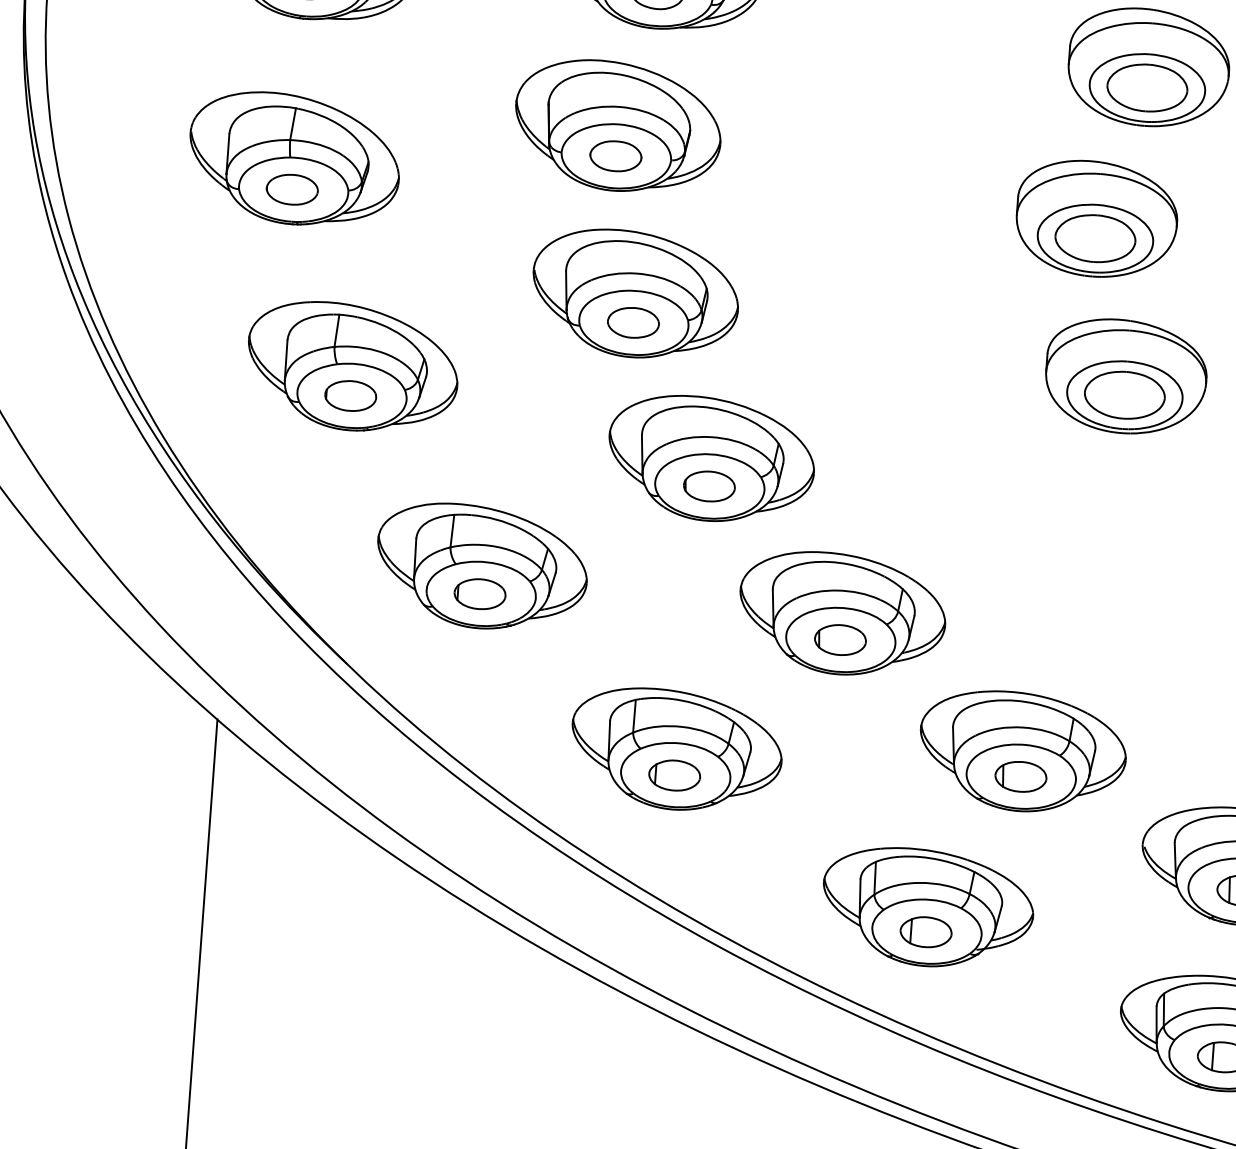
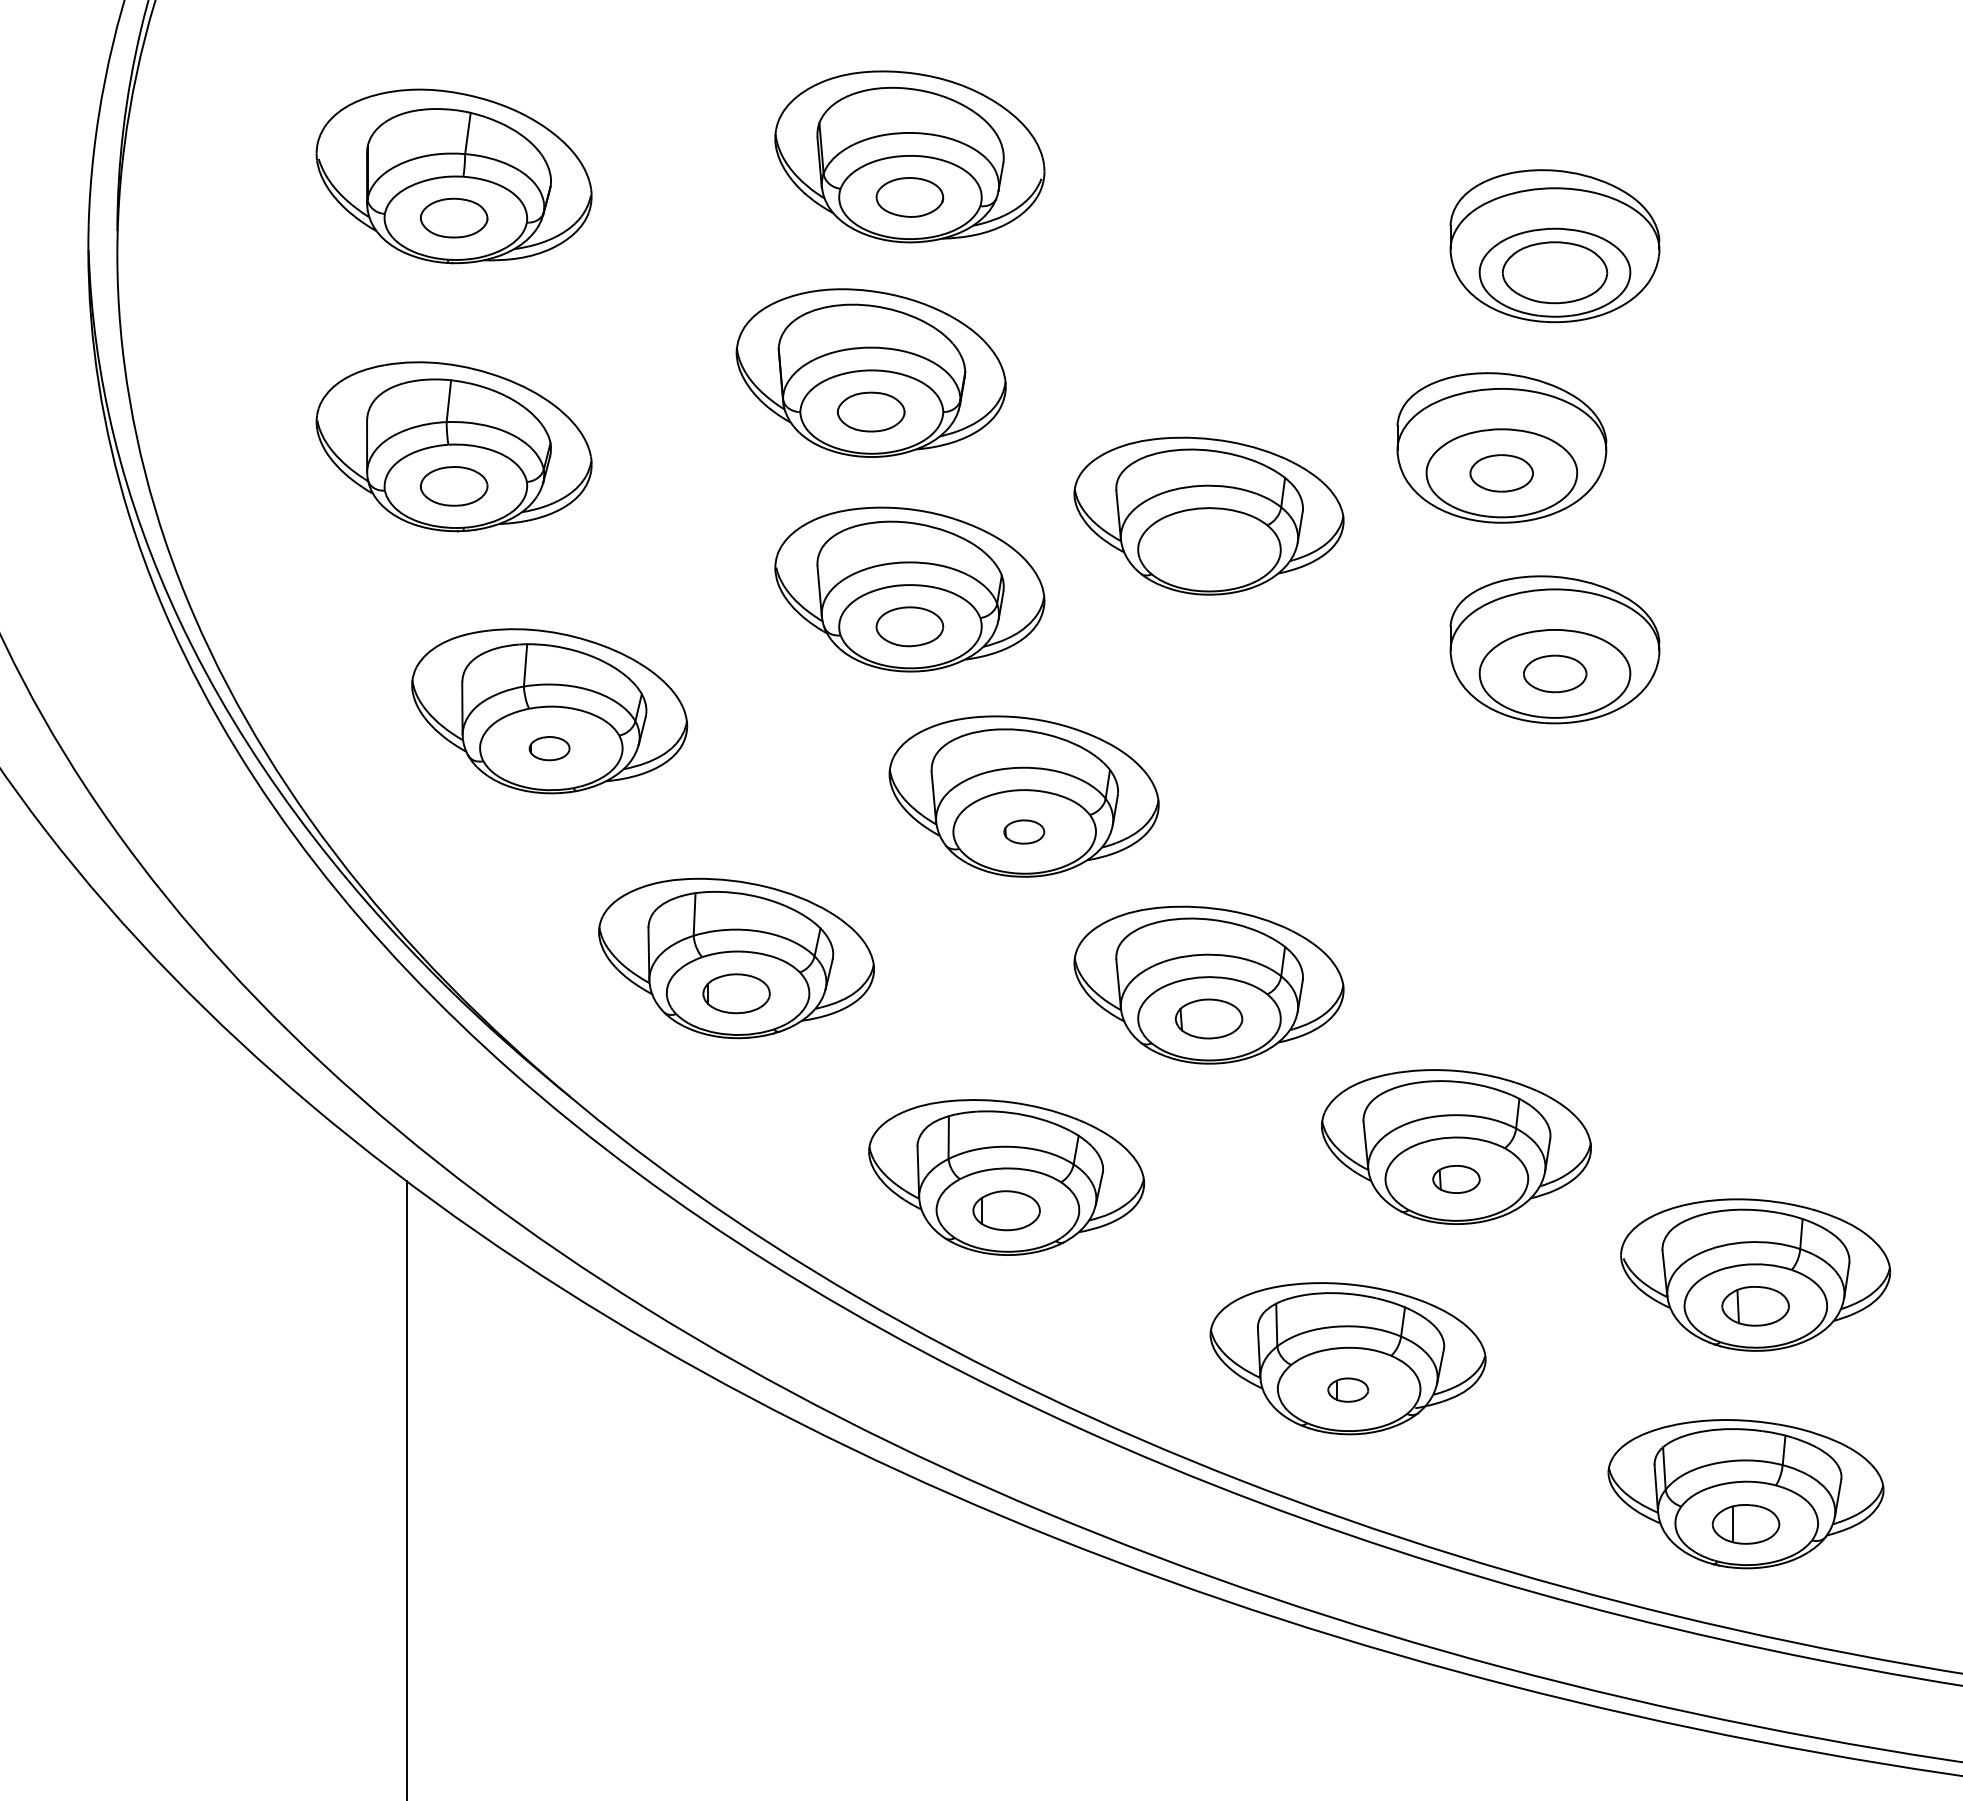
part: (1095, 238) -> (1501, 473), size x0.6
part: (868, 254) -> (1208, 515), added
part: (1125, 394) -> (1555, 673), size x0.6
part: (350, 395) -> (549, 748), size x0.6
part: (709, 486) -> (1024, 831), size x0.6
part: (1020, 776) -> (1456, 1179), size x0.7
part: (926, 931) -> (1348, 1389), size x0.6

